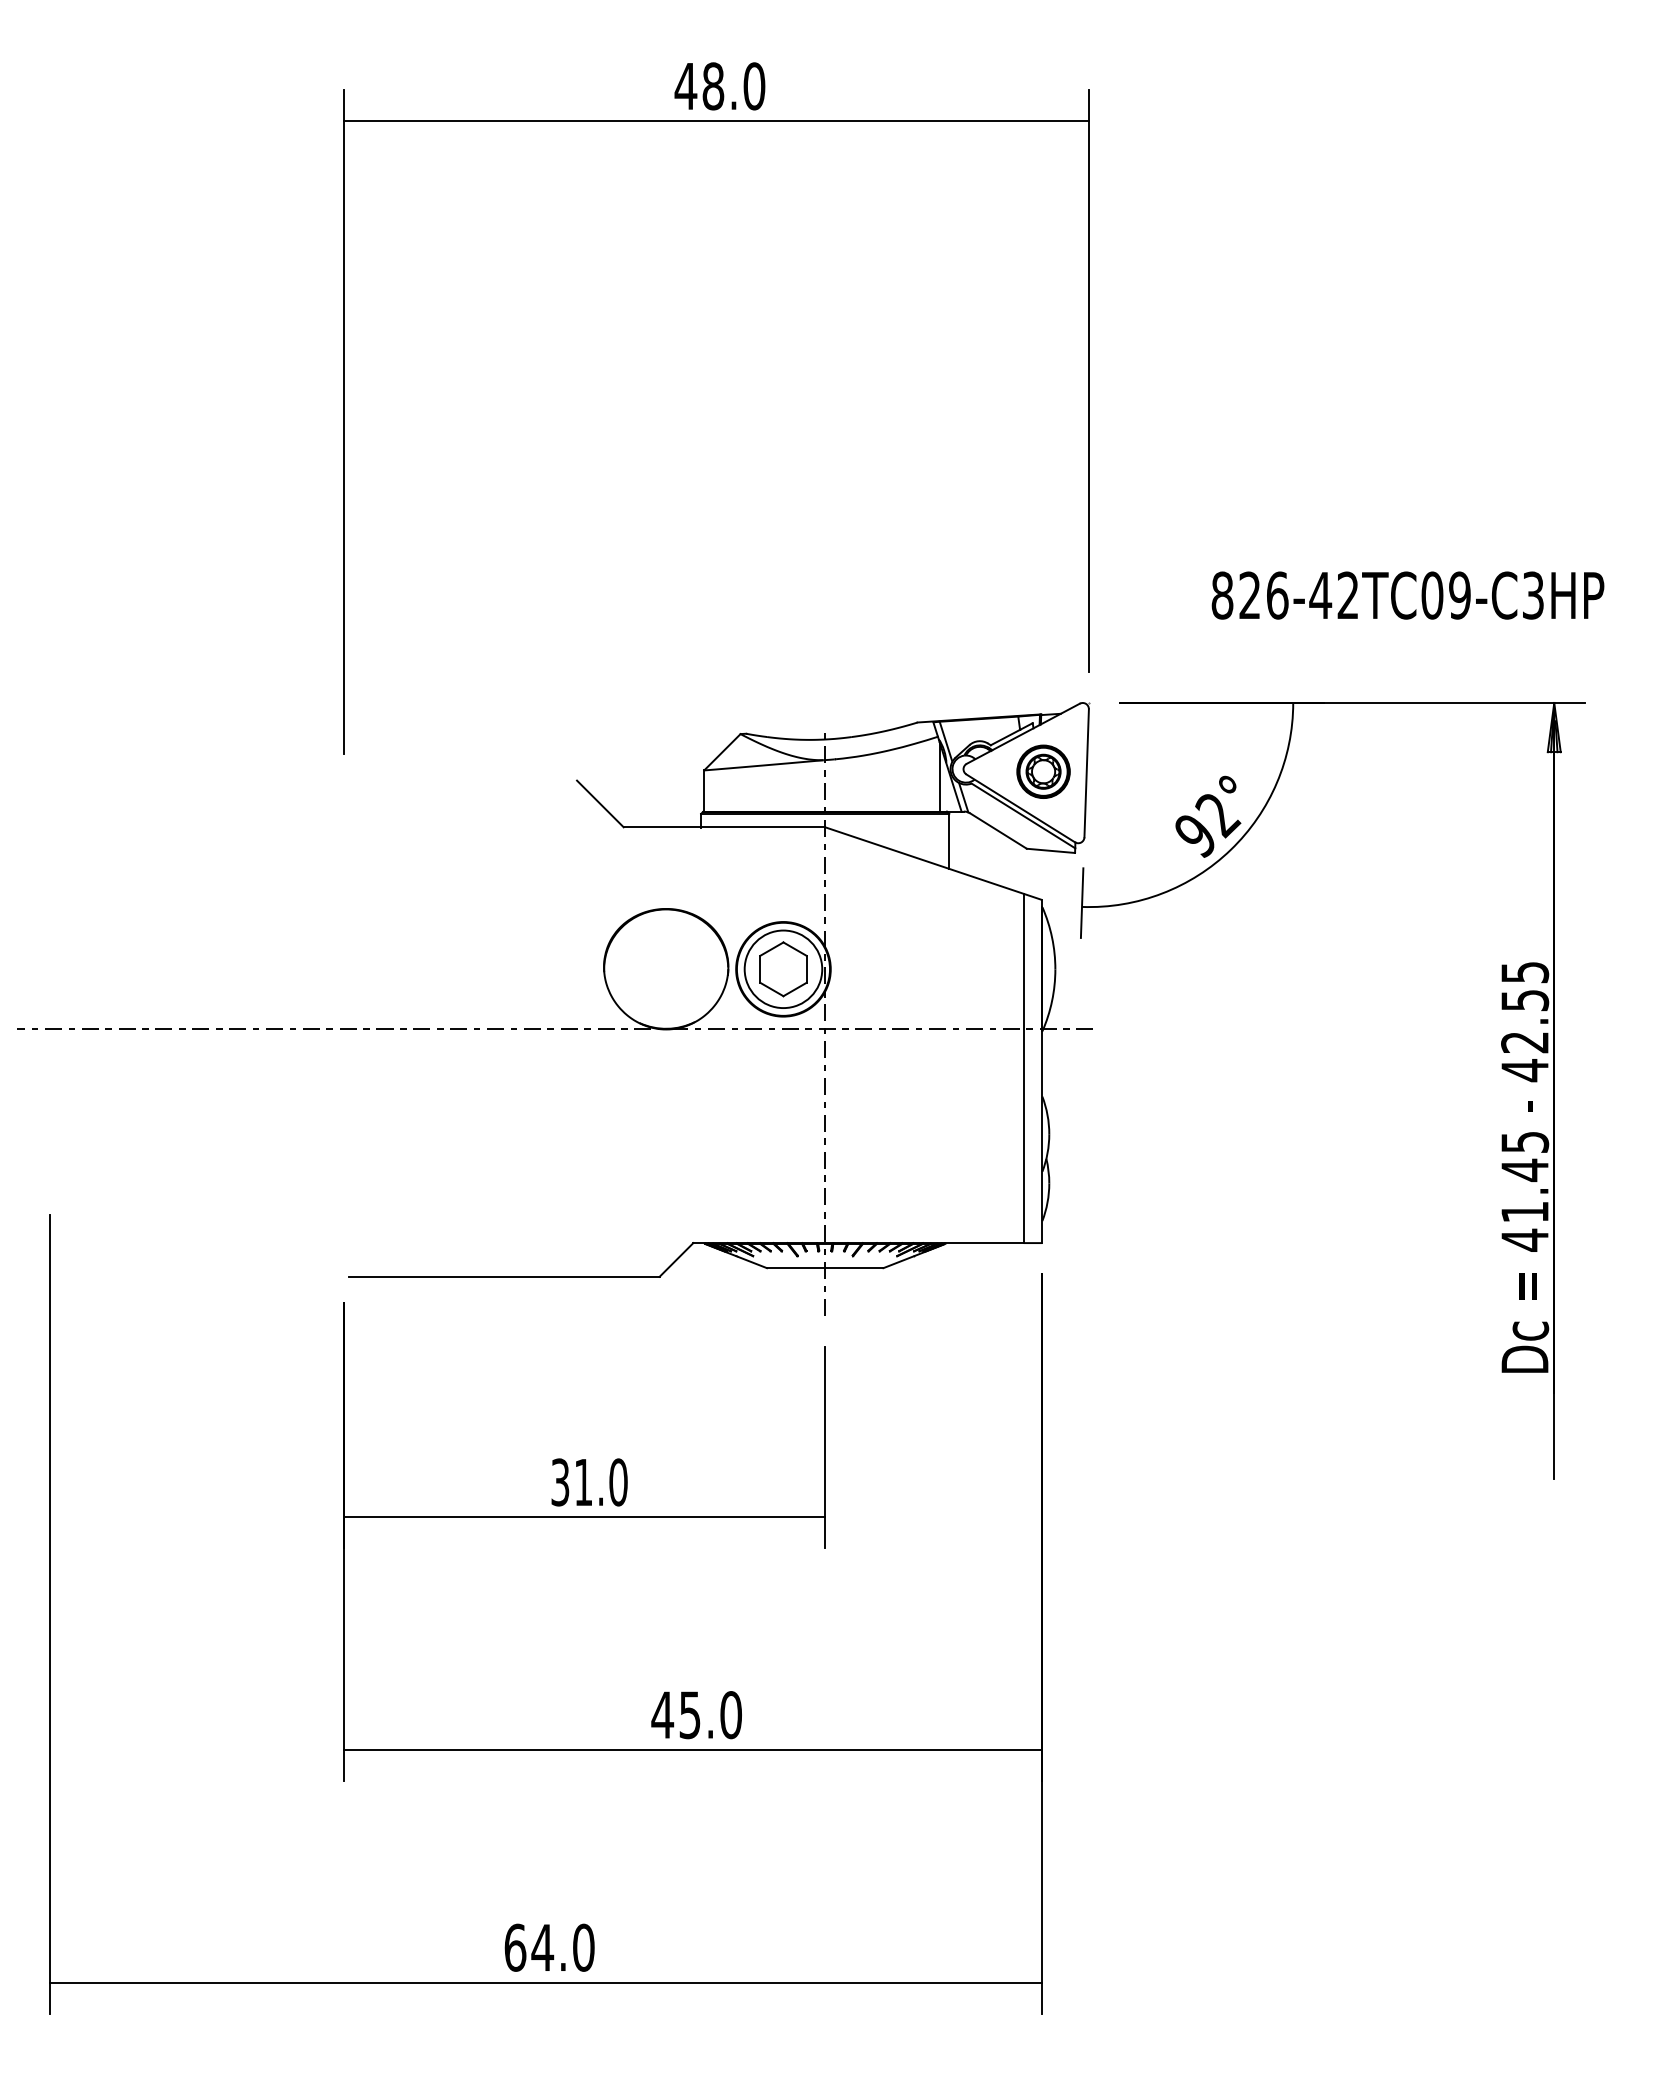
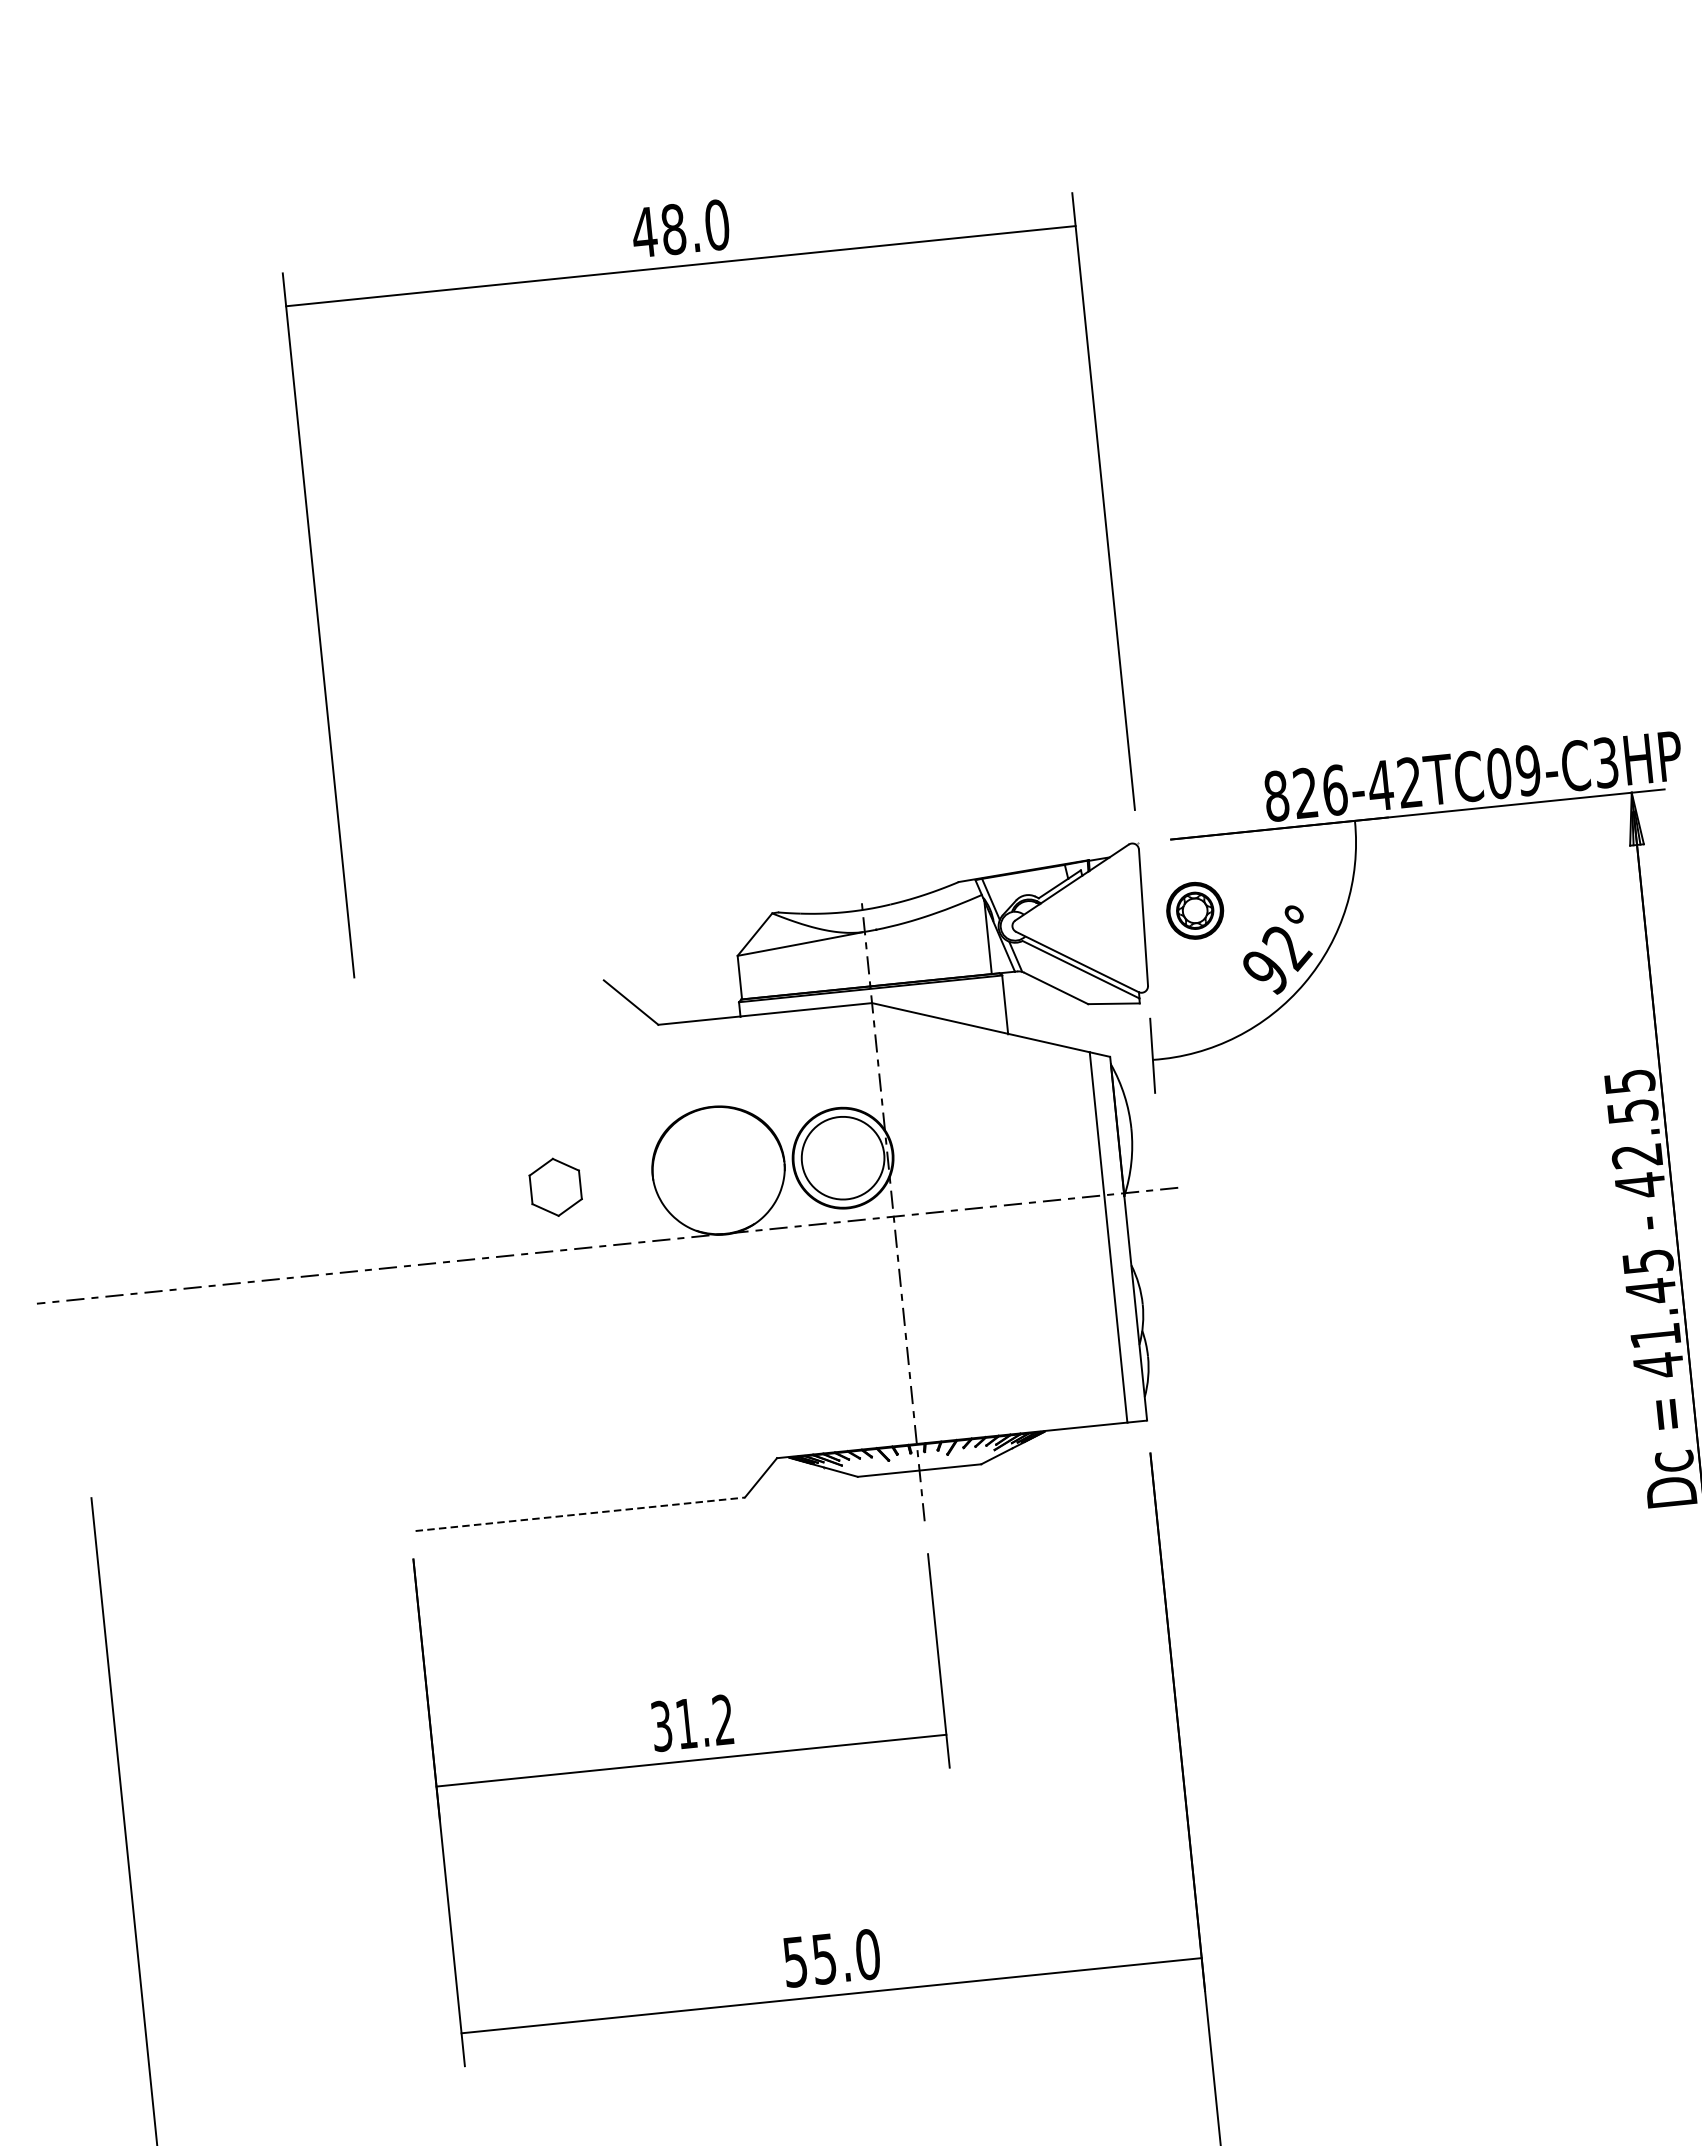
text: (1407, 595) -> (1472, 776), moved
part: (1043, 771) -> (1195, 910), moved
part: (783, 969) -> (555, 1187), moved
line: (504, 1276) -> (580, 1513), solid -> dashed
text: (618, 1482) -> (723, 1720), 31.0 -> 31.2
text: (662, 1715) -> (795, 1962), 45.0 -> 55.0

